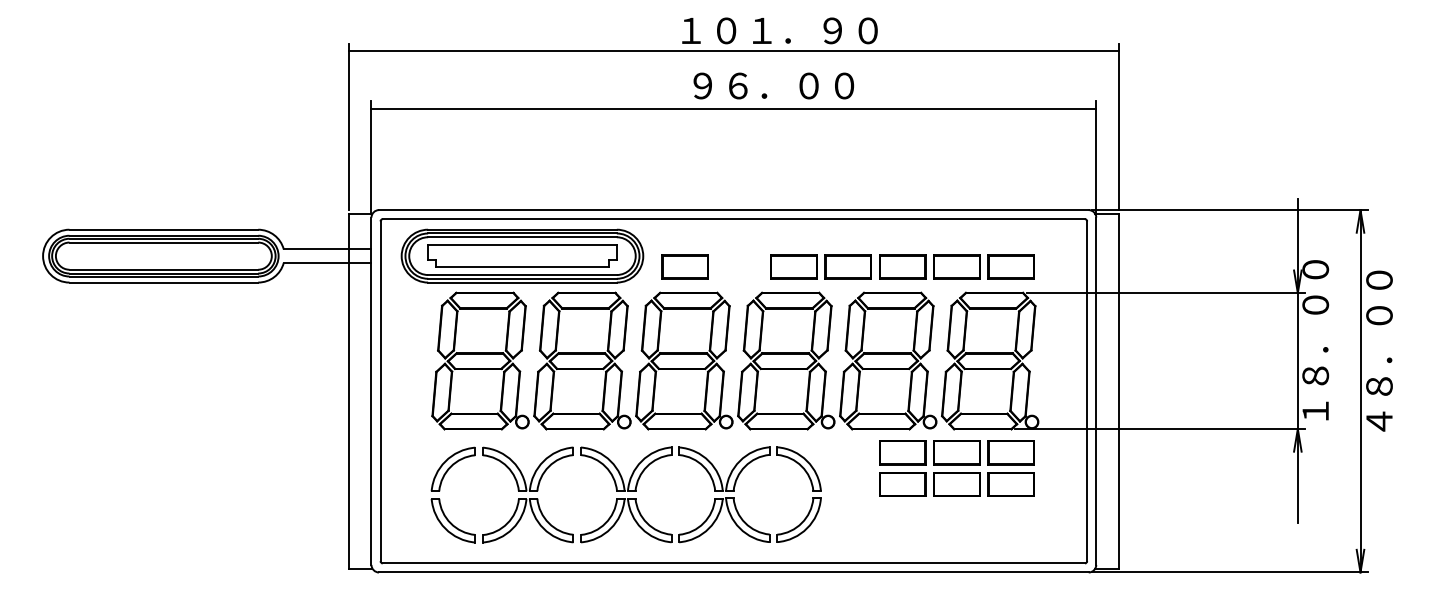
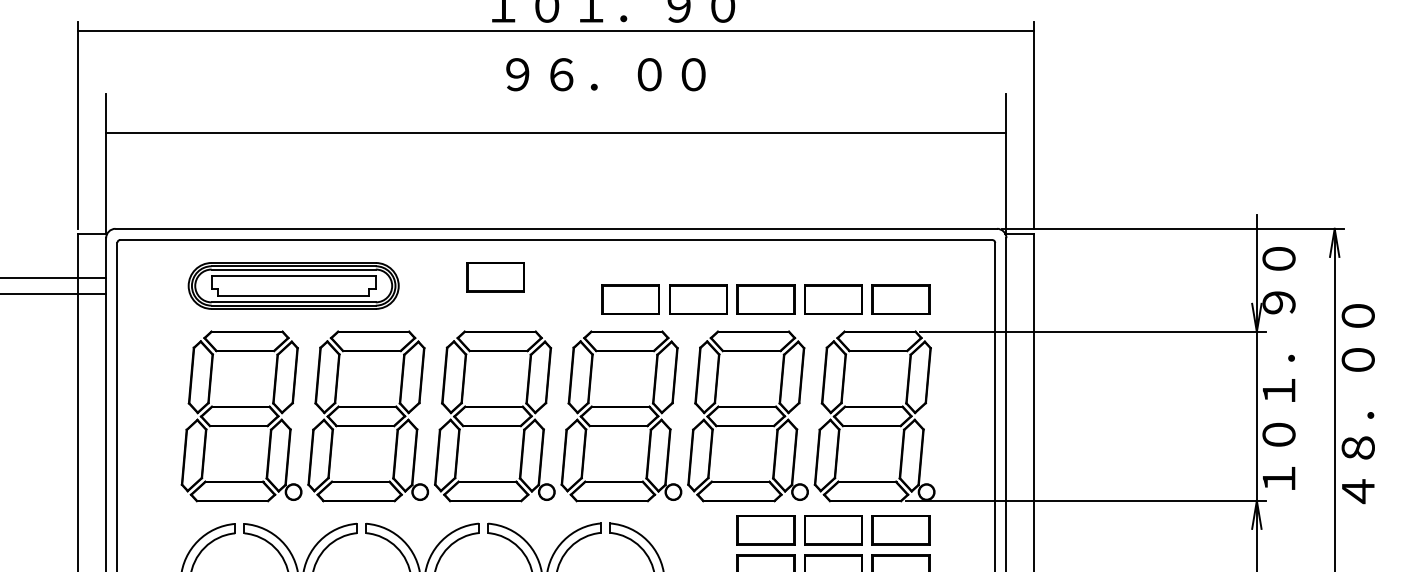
line: (733, 108) -> (555, 132), moved
part: (522, 255) -> (293, 285), size x0.7
part: (684, 266) -> (494, 276), moved
text: (1315, 304) -> (1278, 346), １８．００ -> １０１．９０

